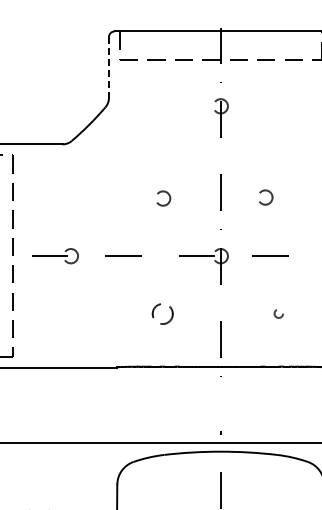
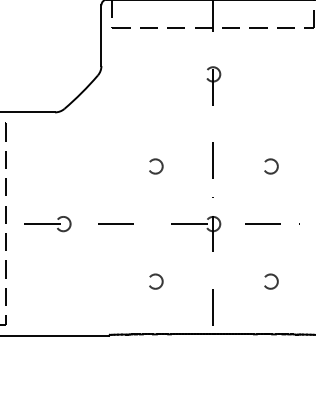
line: (108, 68) -> (100, 36), dashed -> solid
circle: (266, 197) -> (271, 166), moved
circle: (163, 313) -> (155, 281), size x0.71
circle: (279, 313) -> (271, 281), size x1.67

